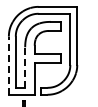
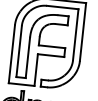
line: (8, 65) -> (11, 54), dashed -> solid
line: (25, 67) -> (28, 57), dashed -> solid

